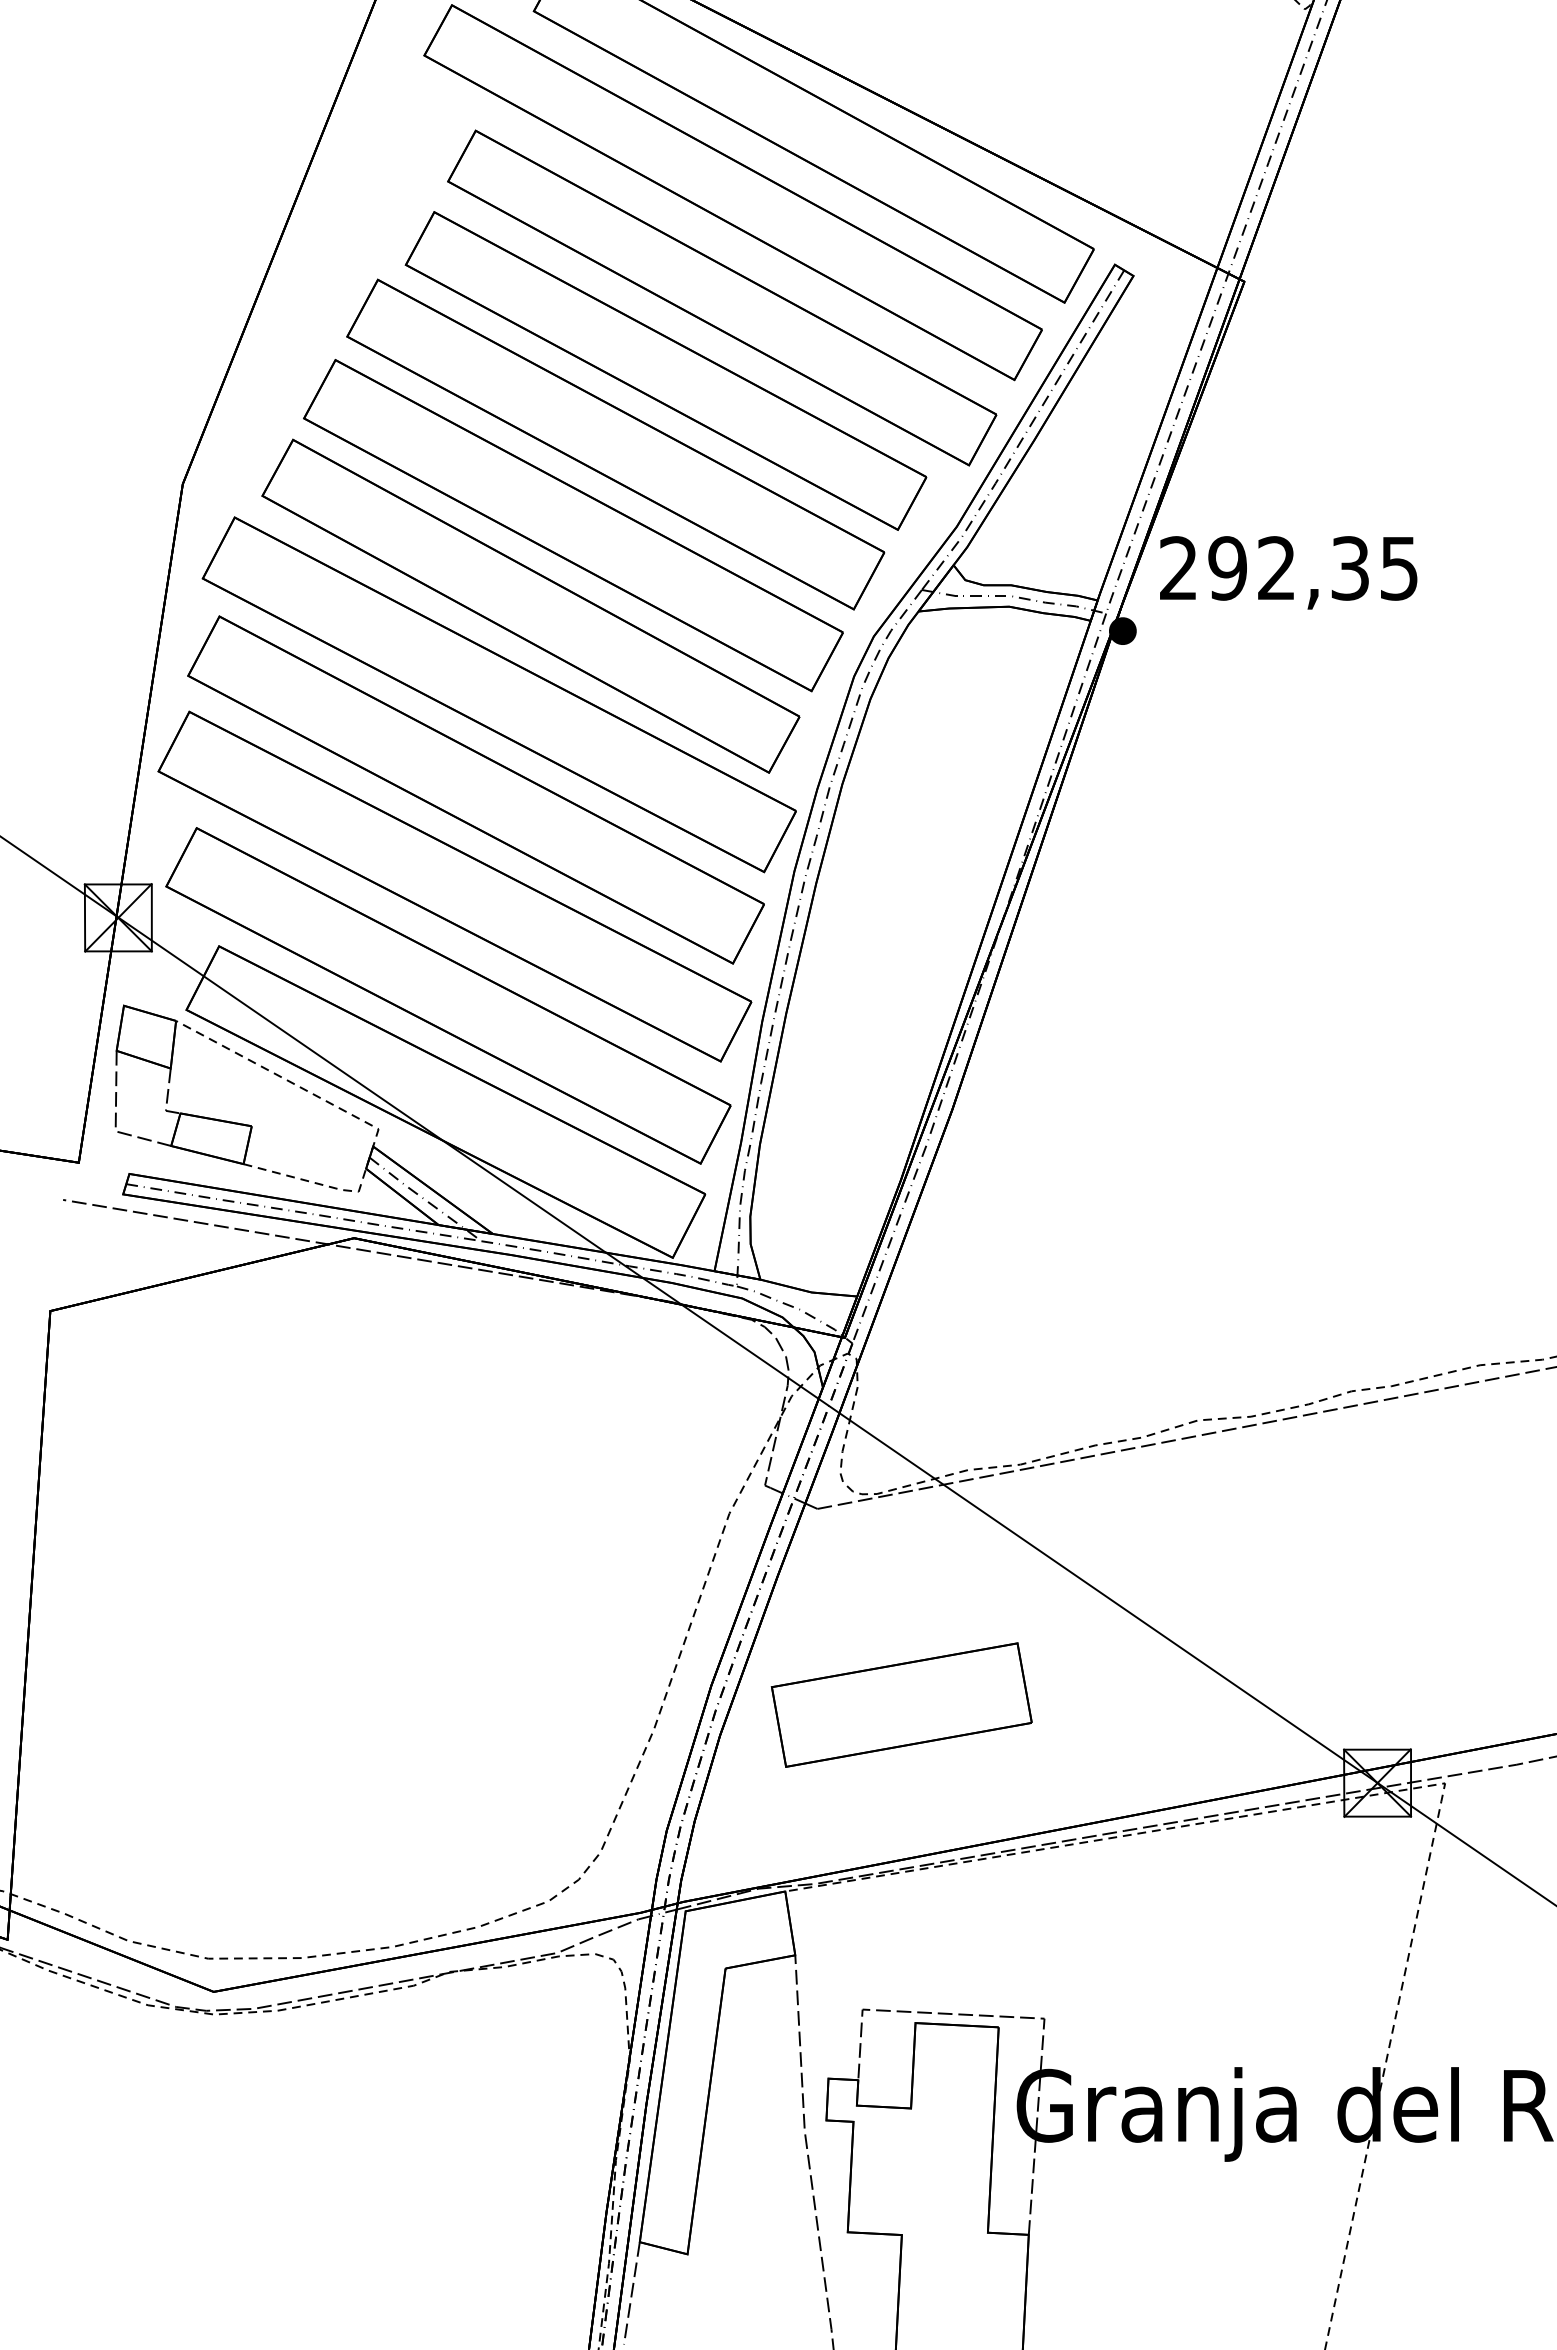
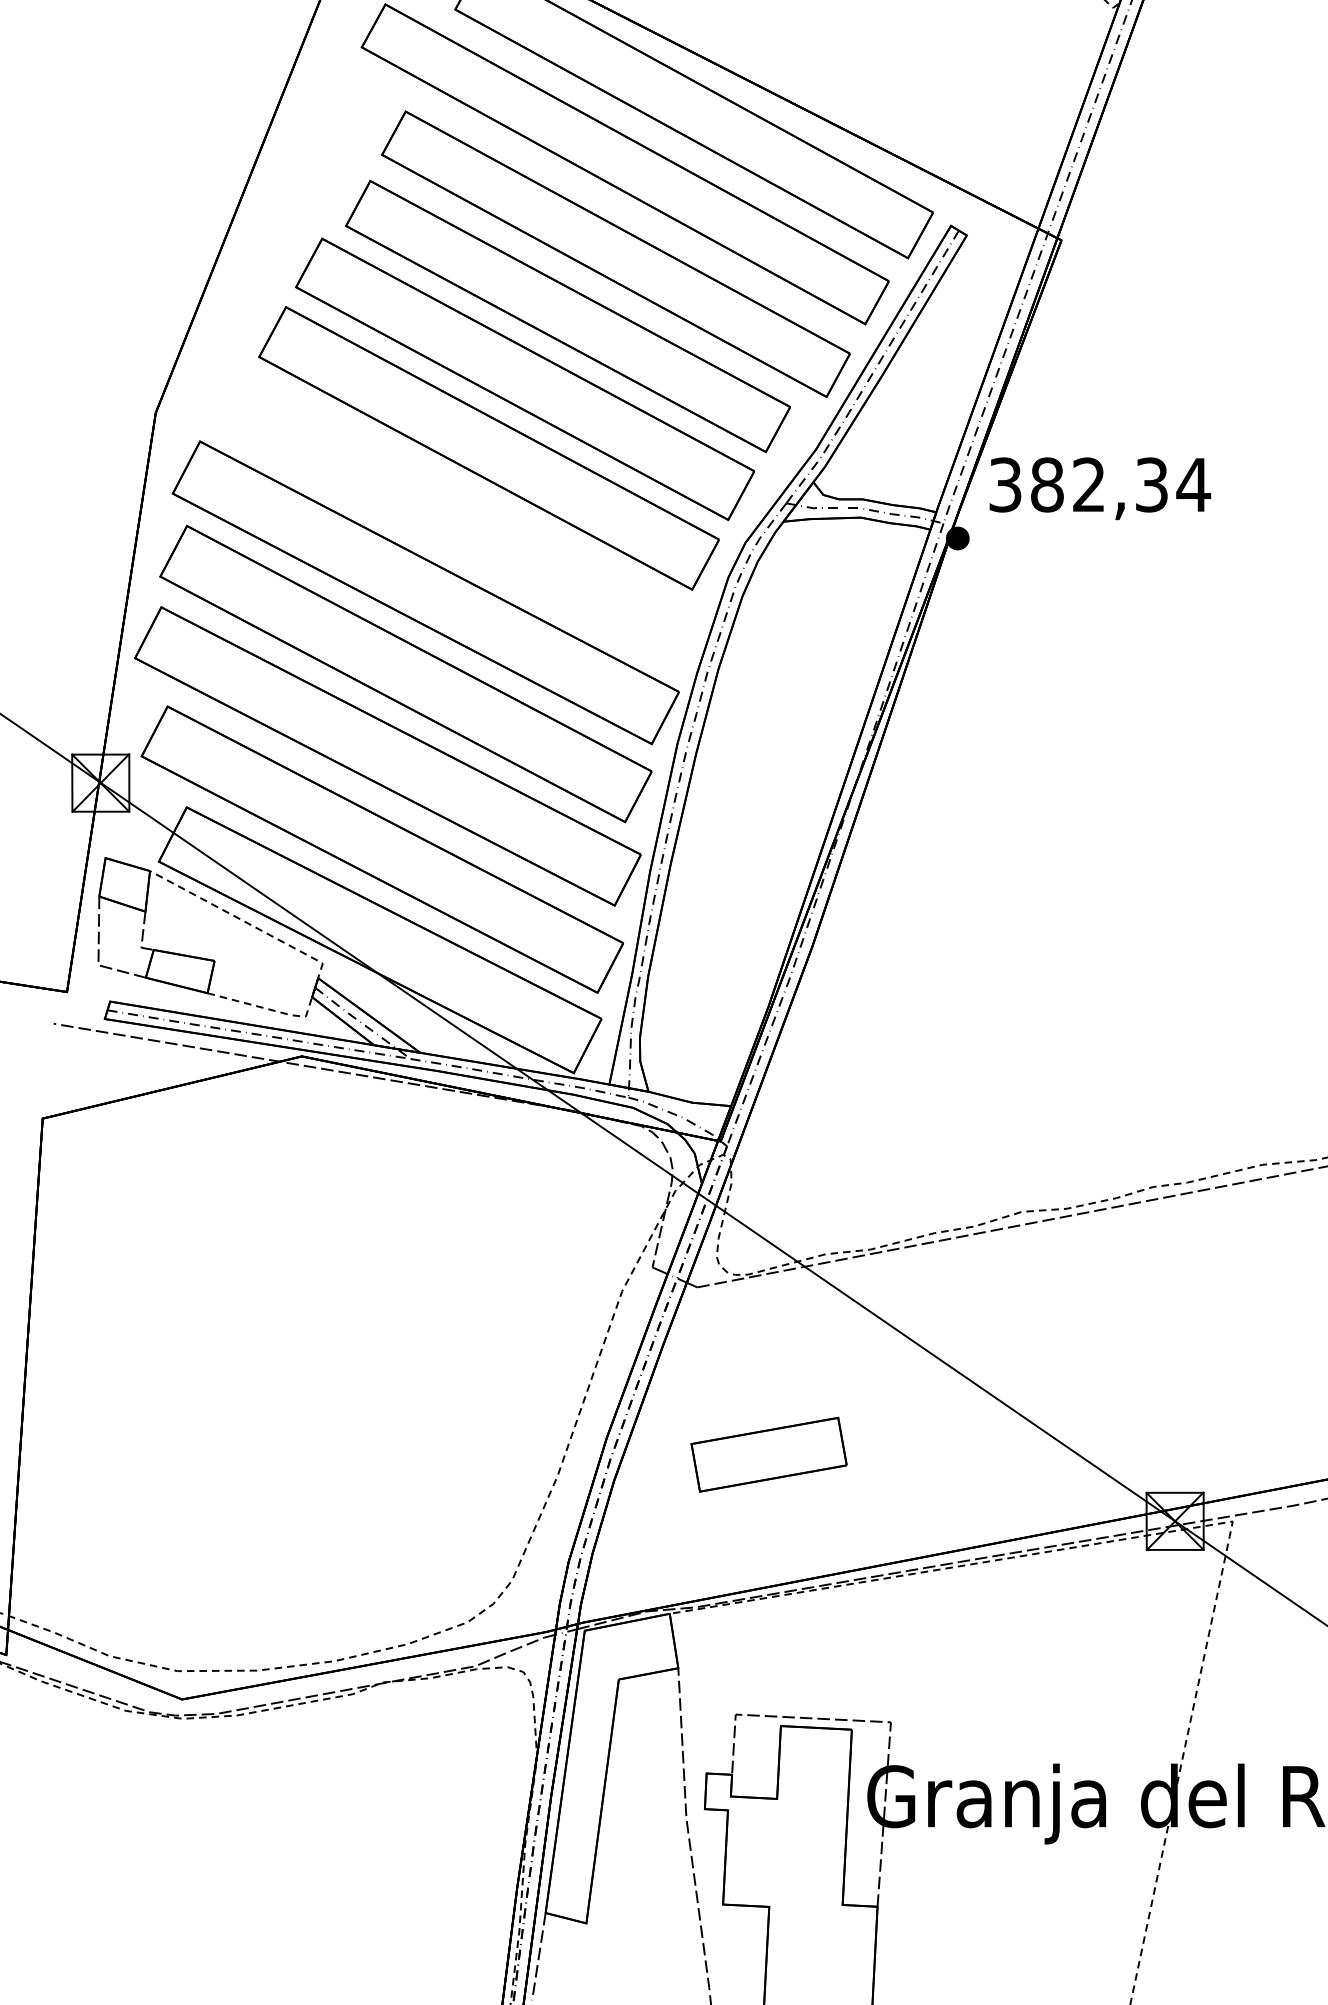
text: (1289, 568) -> (1099, 485), 292,35 -> 382,34
part: (530, 605) -> (452, 516), removed
part: (901, 1704) -> (768, 1454), size x0.7

